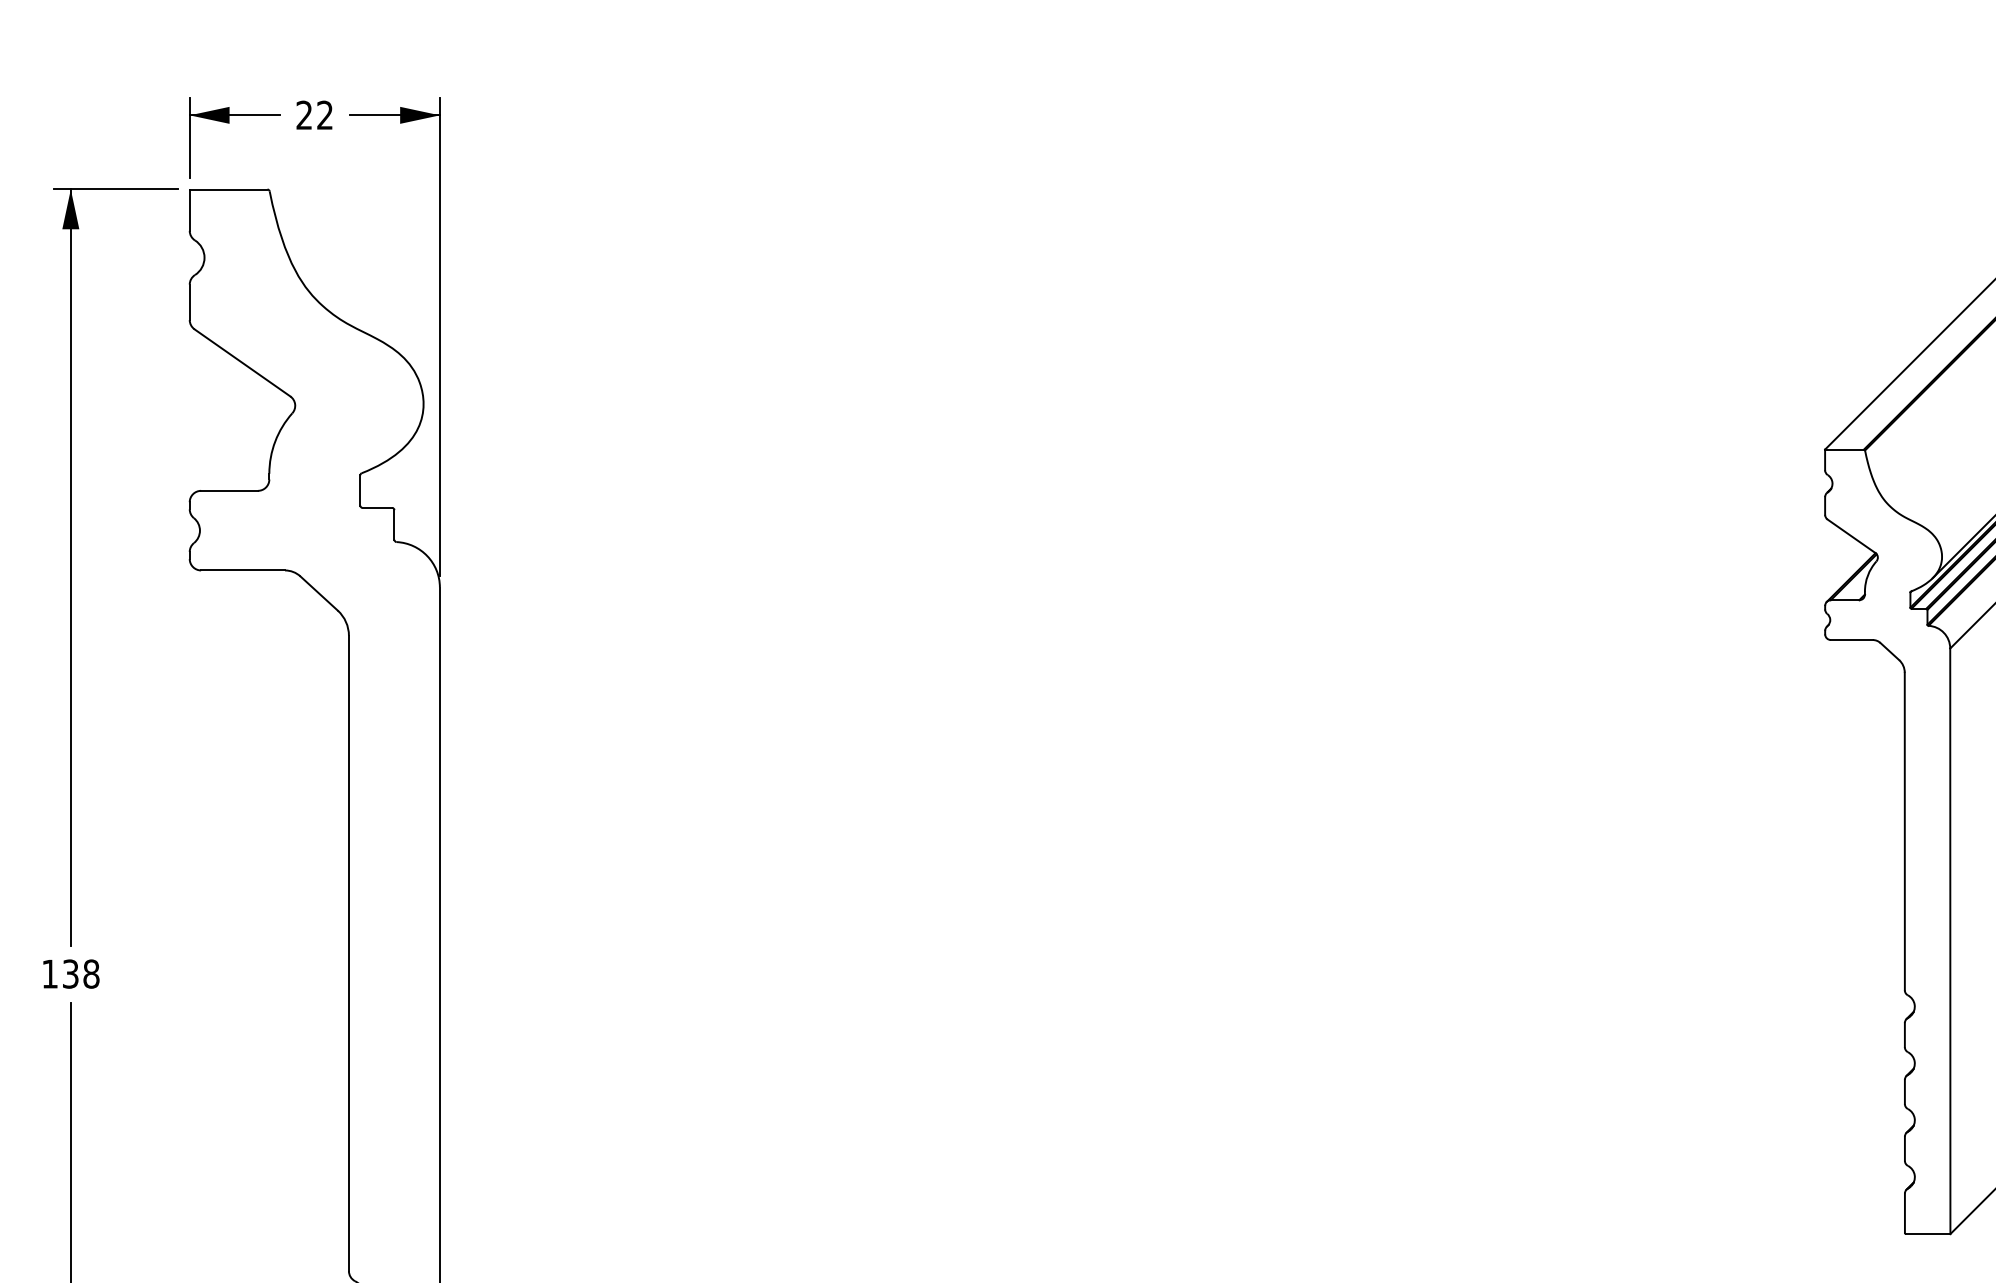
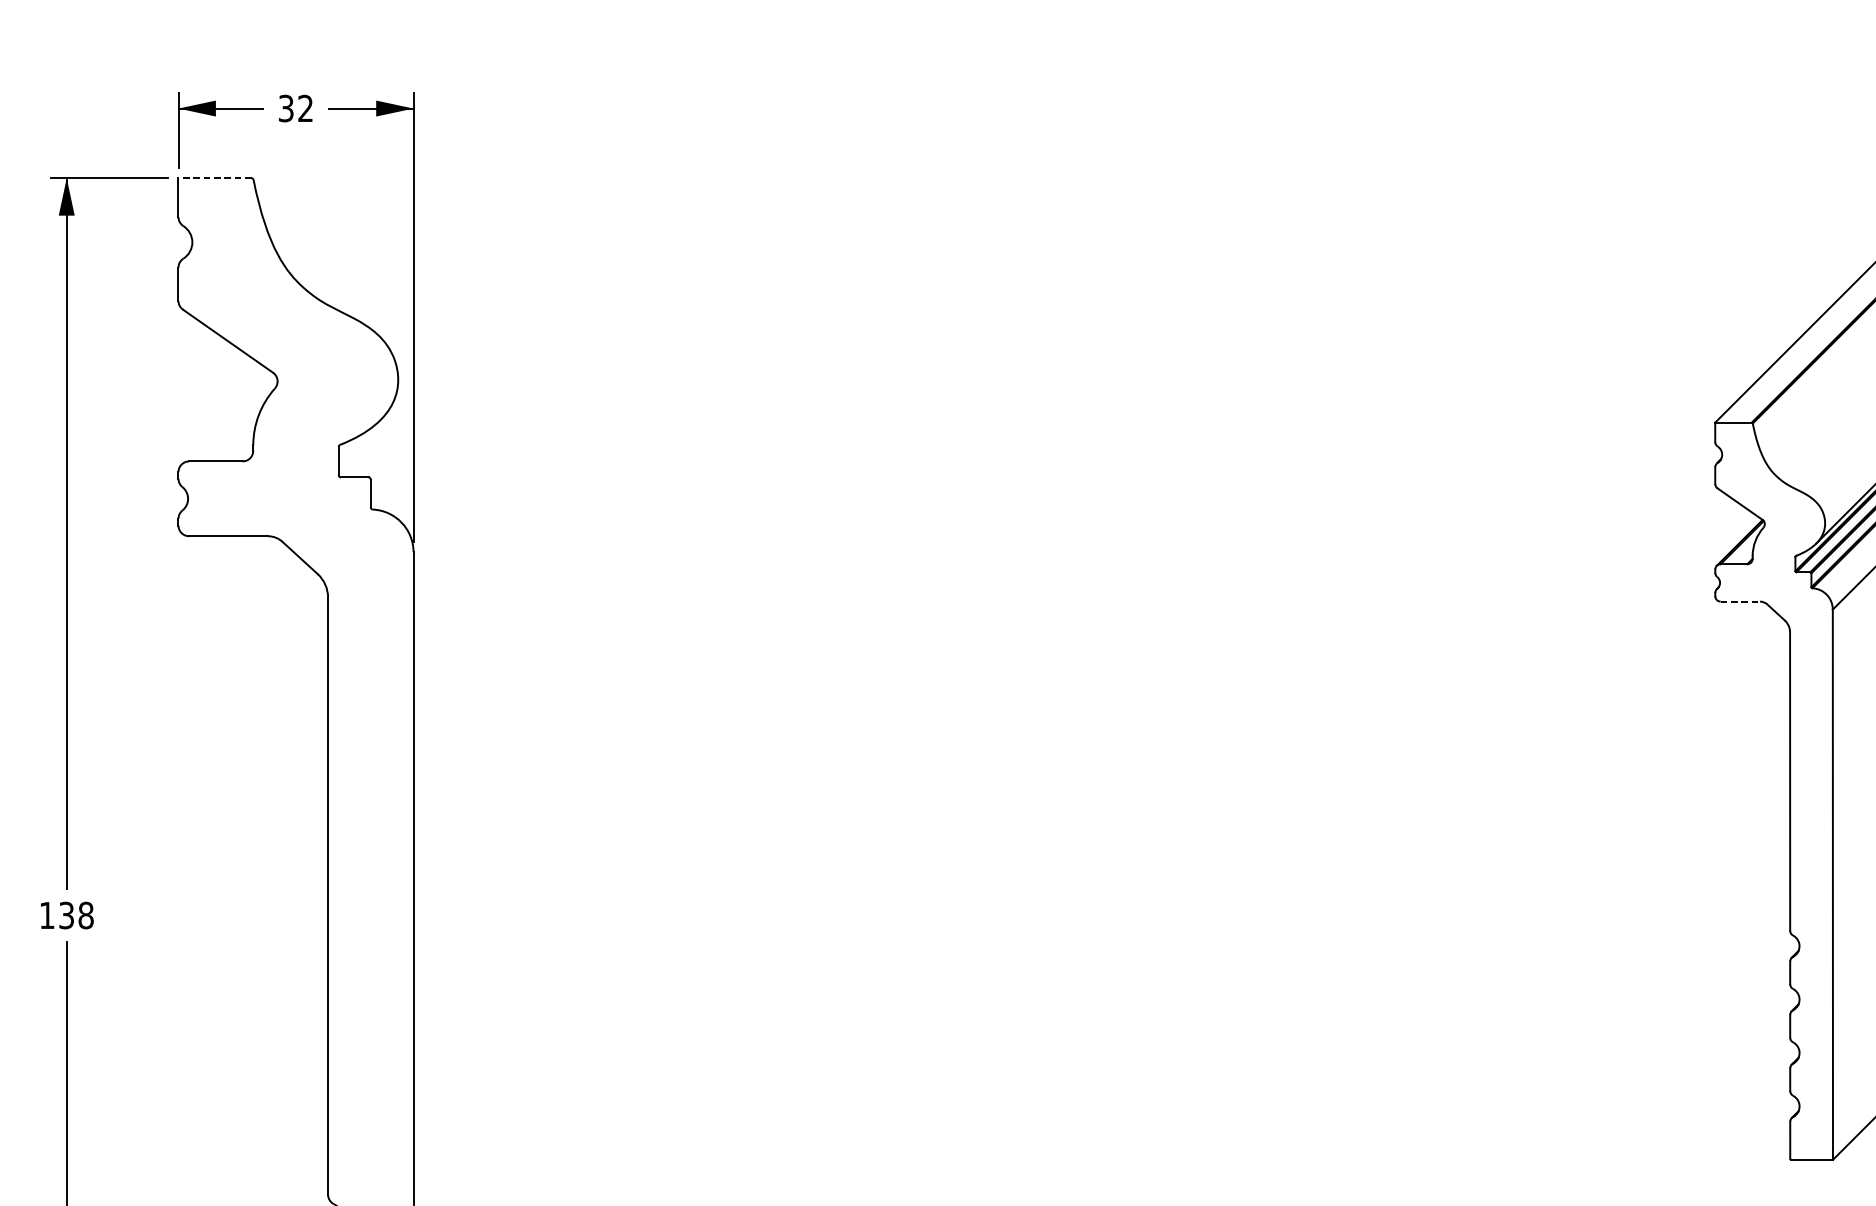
text: (304, 114) -> (286, 107), 22 -> 32
line: (228, 189) -> (214, 178), solid -> dashed
line: (1851, 640) -> (1740, 602), solid -> dashed

